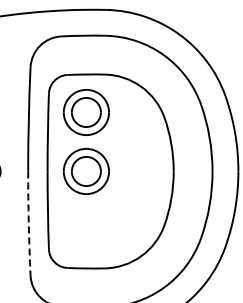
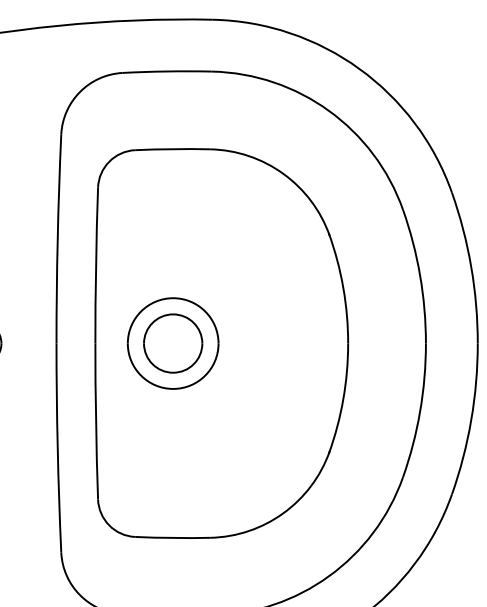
part: (85, 112) -> (171, 225), removed
arc: (28, 223) -> (57, 447), dashed -> solid

